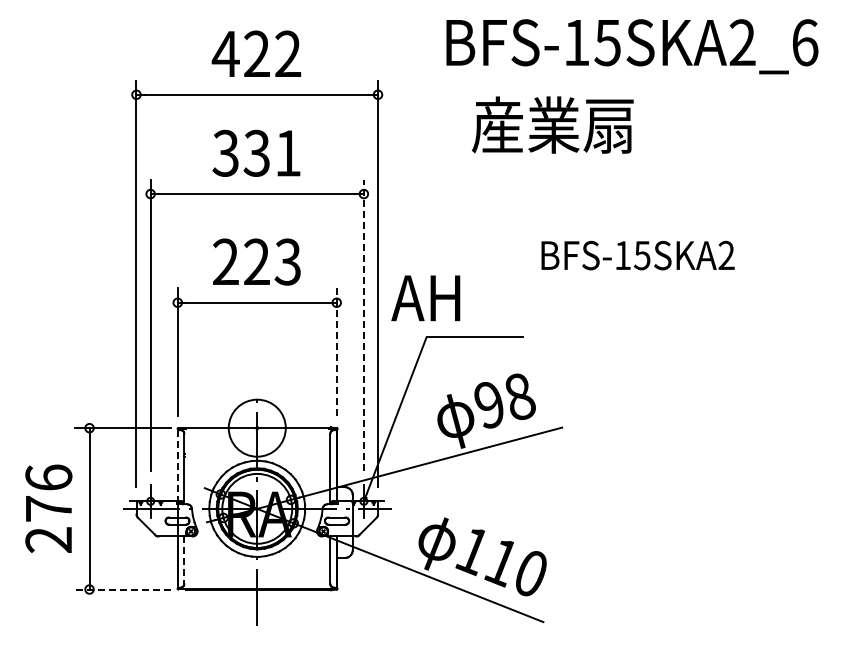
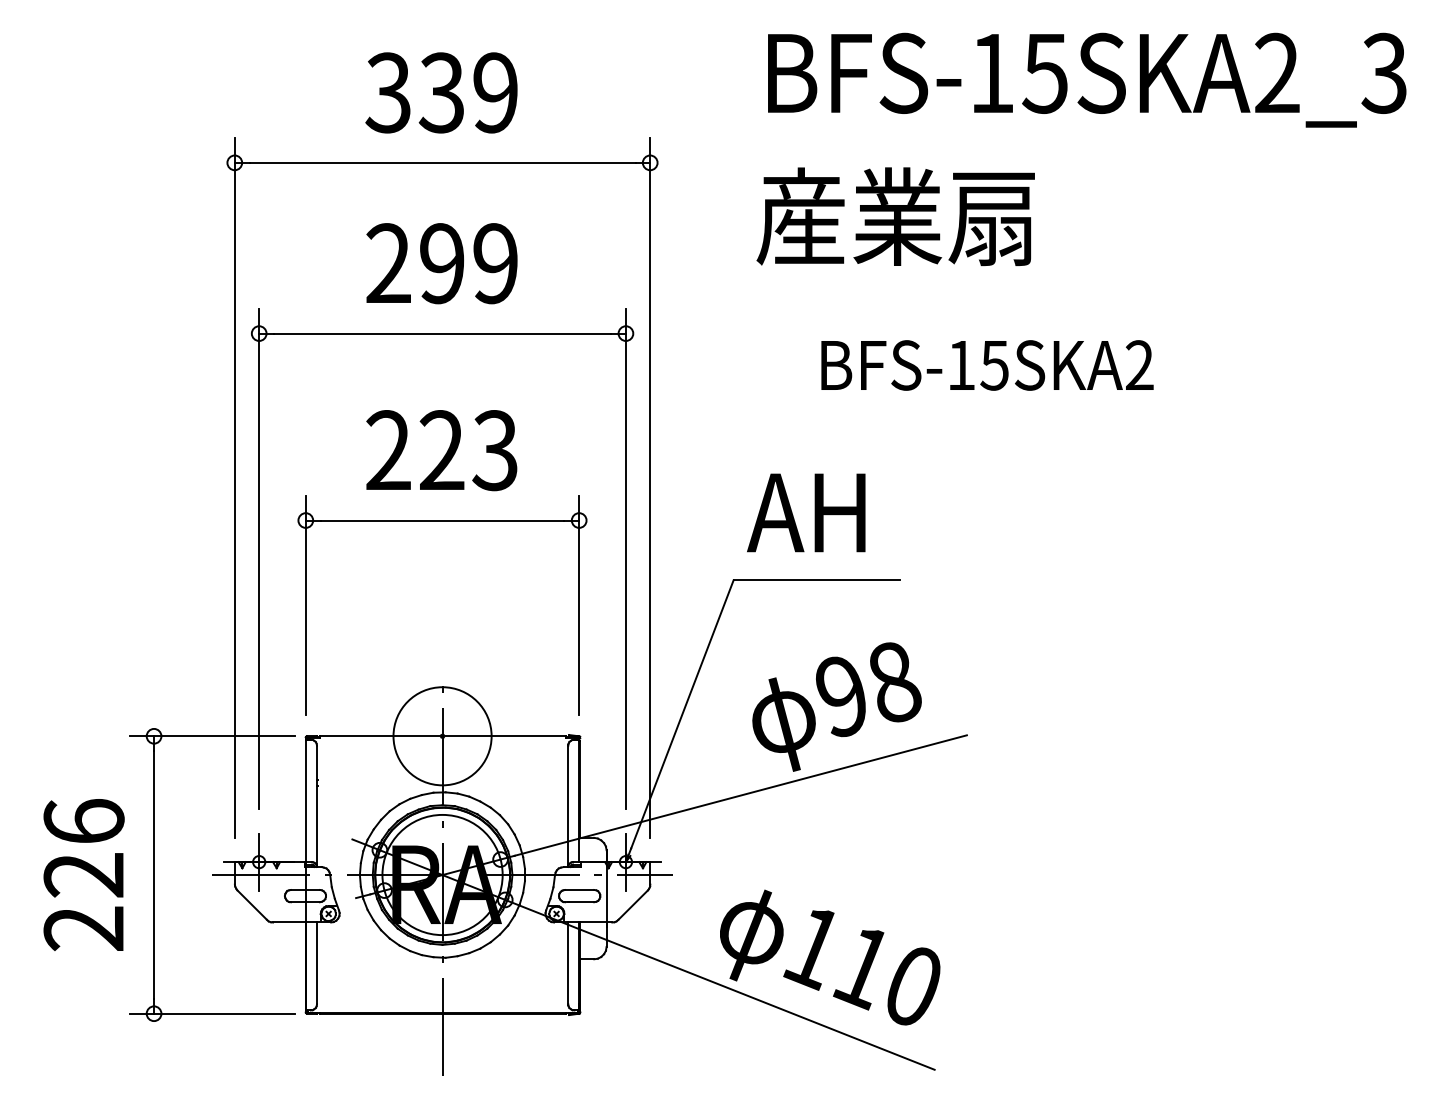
text: (804, 42) -> (1383, 72), BFS-15SKA2_6 -> BFS-15SKA2_3
text: (256, 53) -> (441, 91), 422 -> 339
text: (552, 124) -> (895, 215), moved
text: (256, 152) -> (441, 262), 331 -> 299
text: (637, 255) -> (986, 365), moved
text: (425, 298) -> (805, 513), moved
line: (363, 324) -> (625, 557), dashed -> solid
line: (336, 352) -> (578, 606), dashed -> solid
line: (177, 465) -> (305, 800), dashed -> solid
text: (48, 508) -> (83, 874), 276 -> 226
line: (184, 560) -> (317, 963), dashed -> solid
line: (122, 589) -> (210, 1013), dashed -> solid

